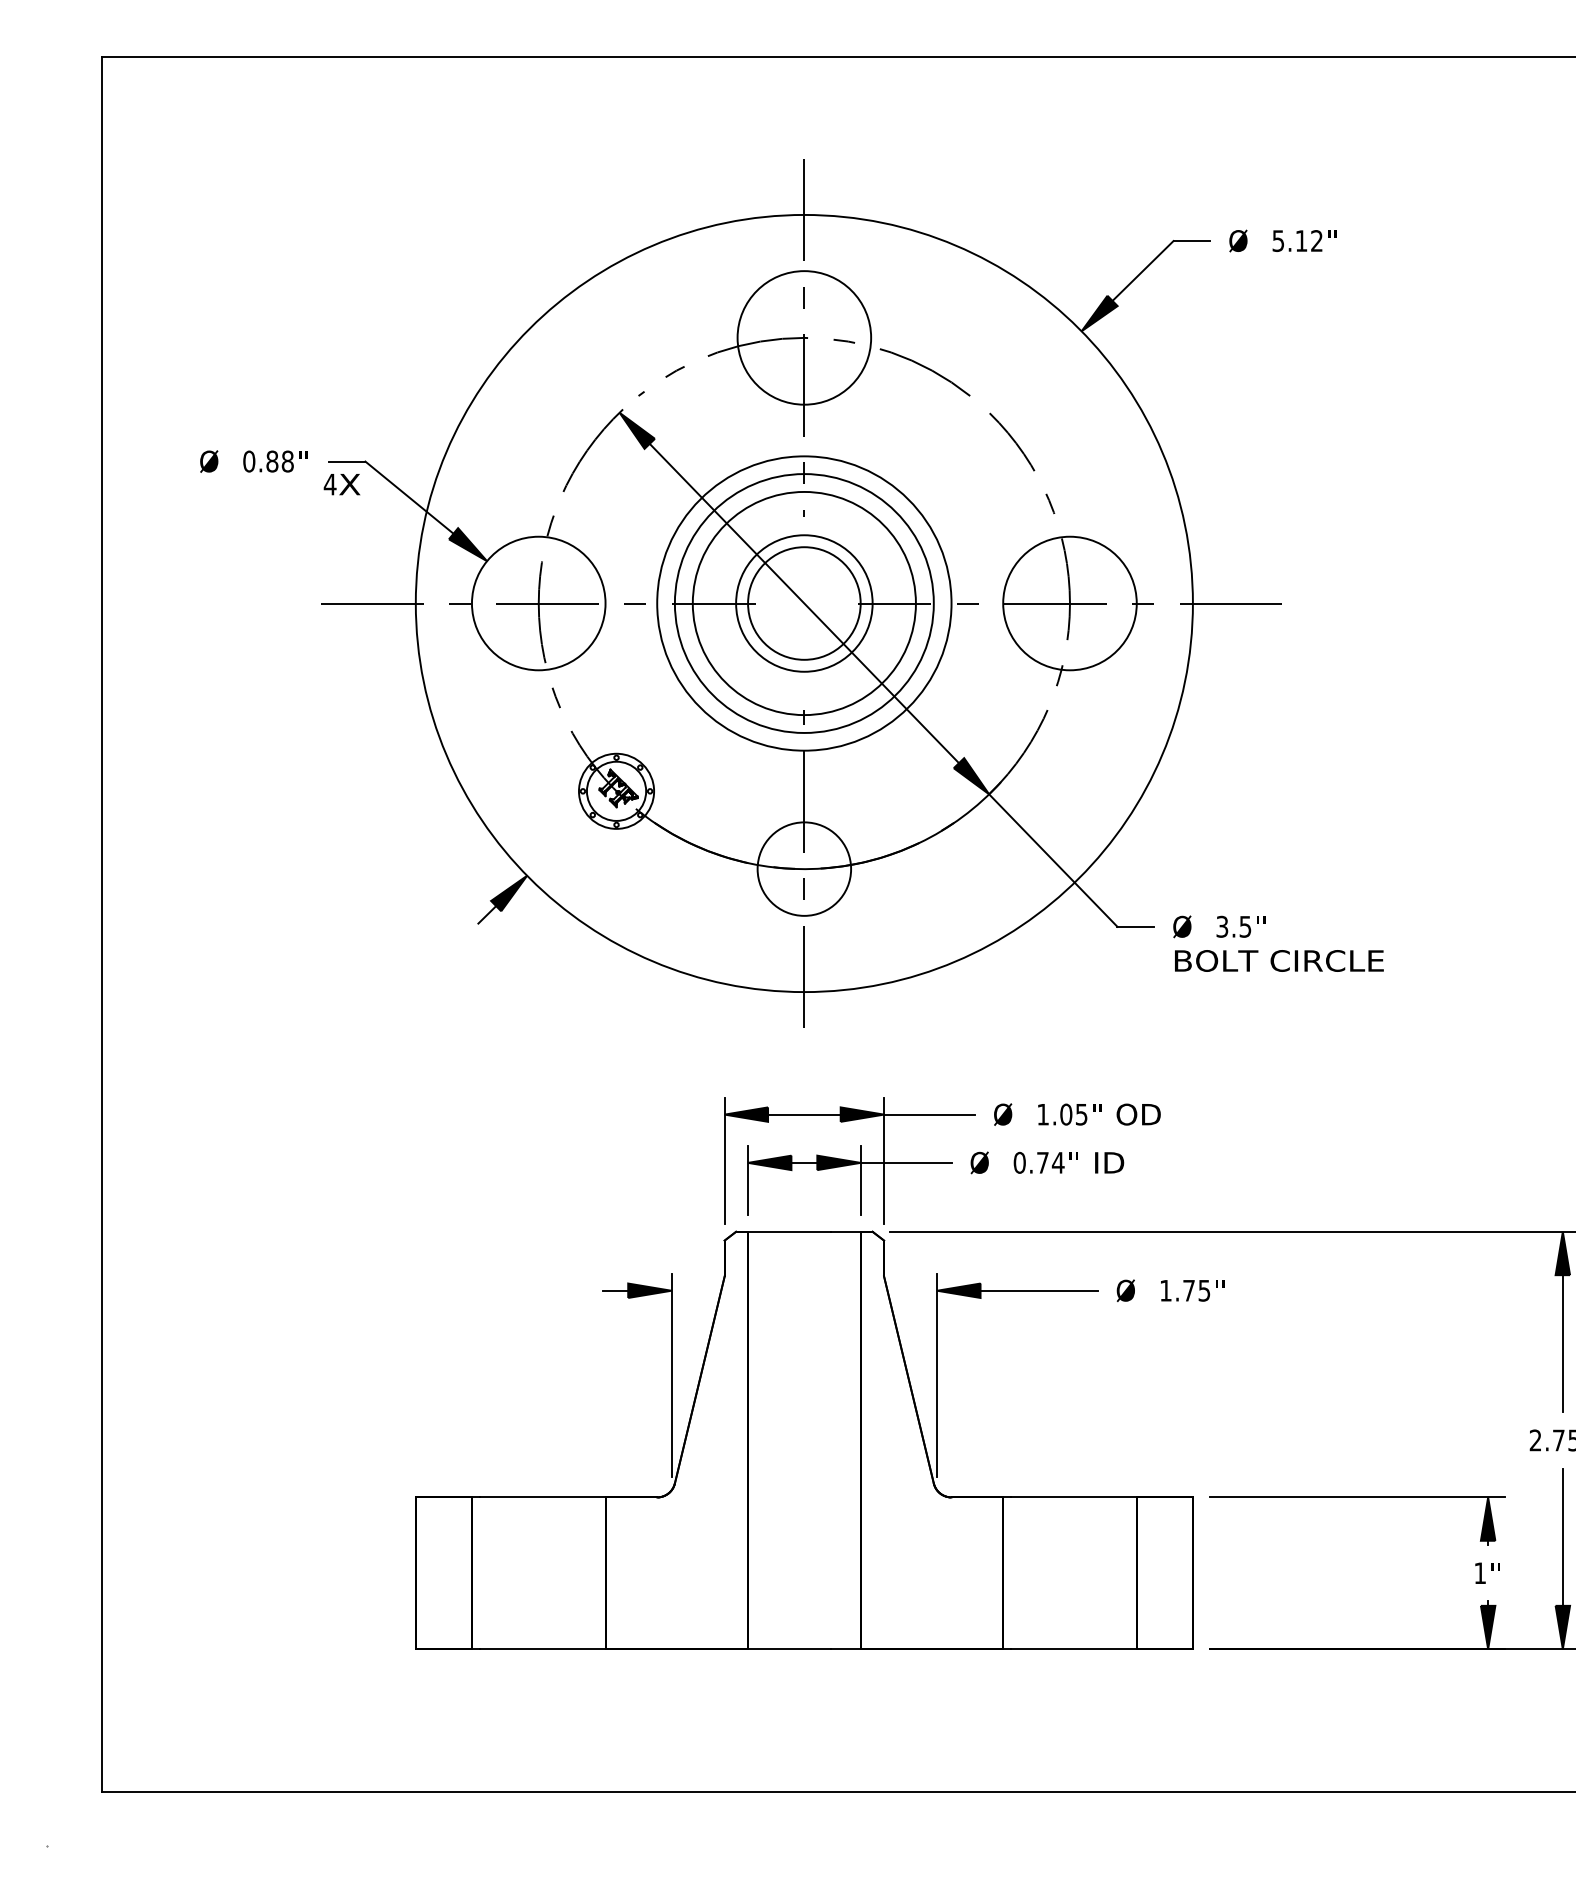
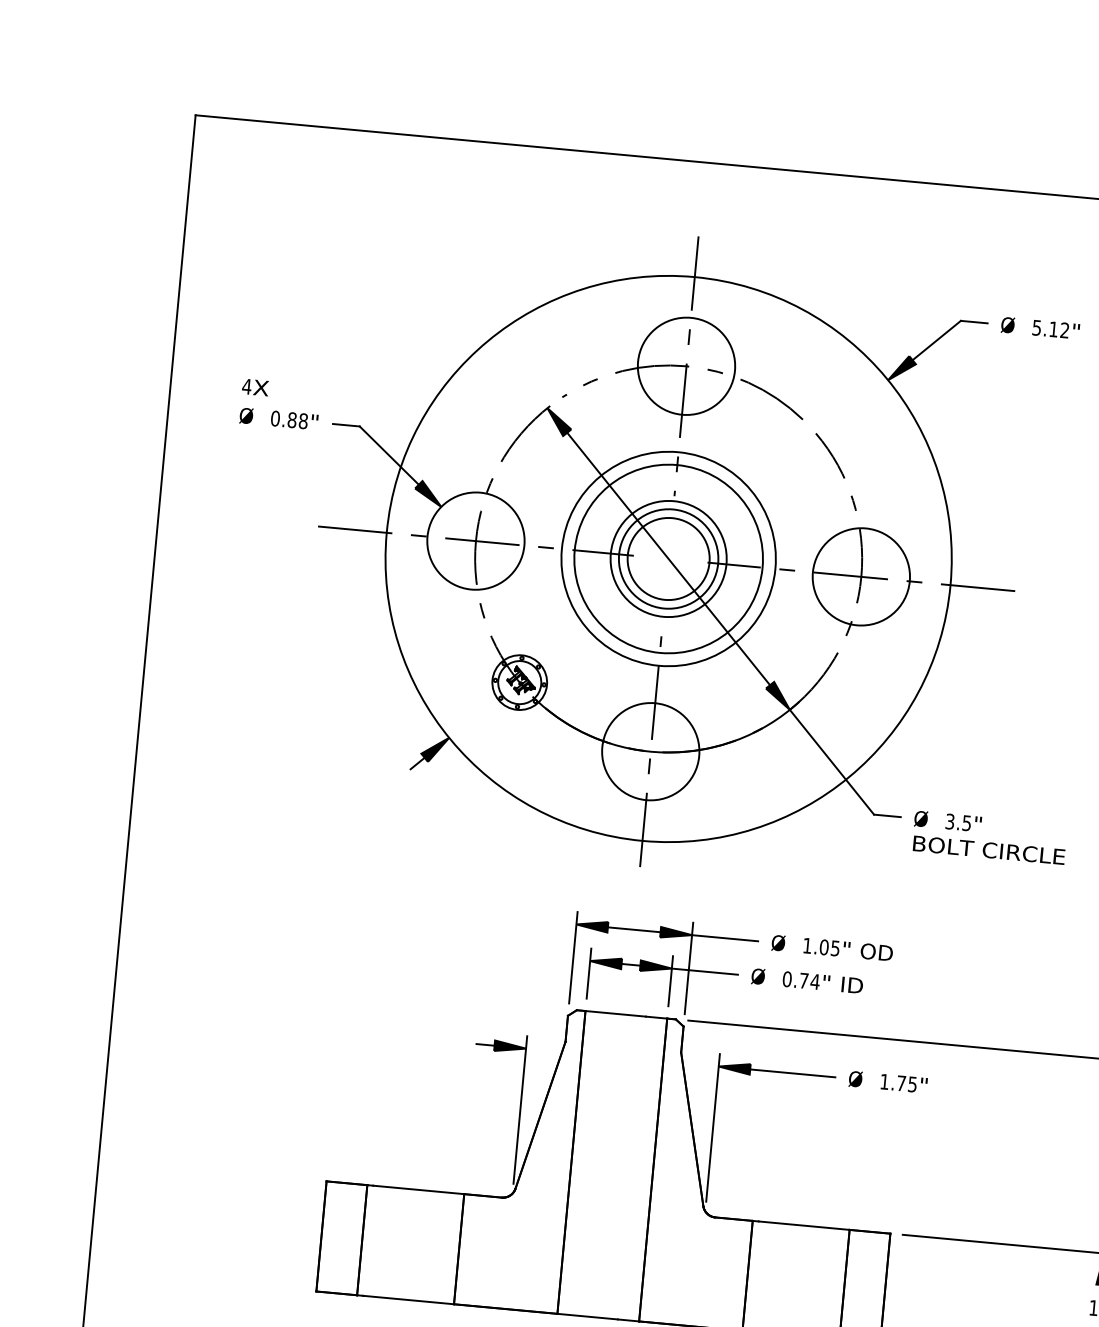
text: (341, 484) -> (255, 387), moved
circle: (804, 603) -> (668, 559), size x0.71
circle: (804, 868) -> (650, 751), size x1.43

